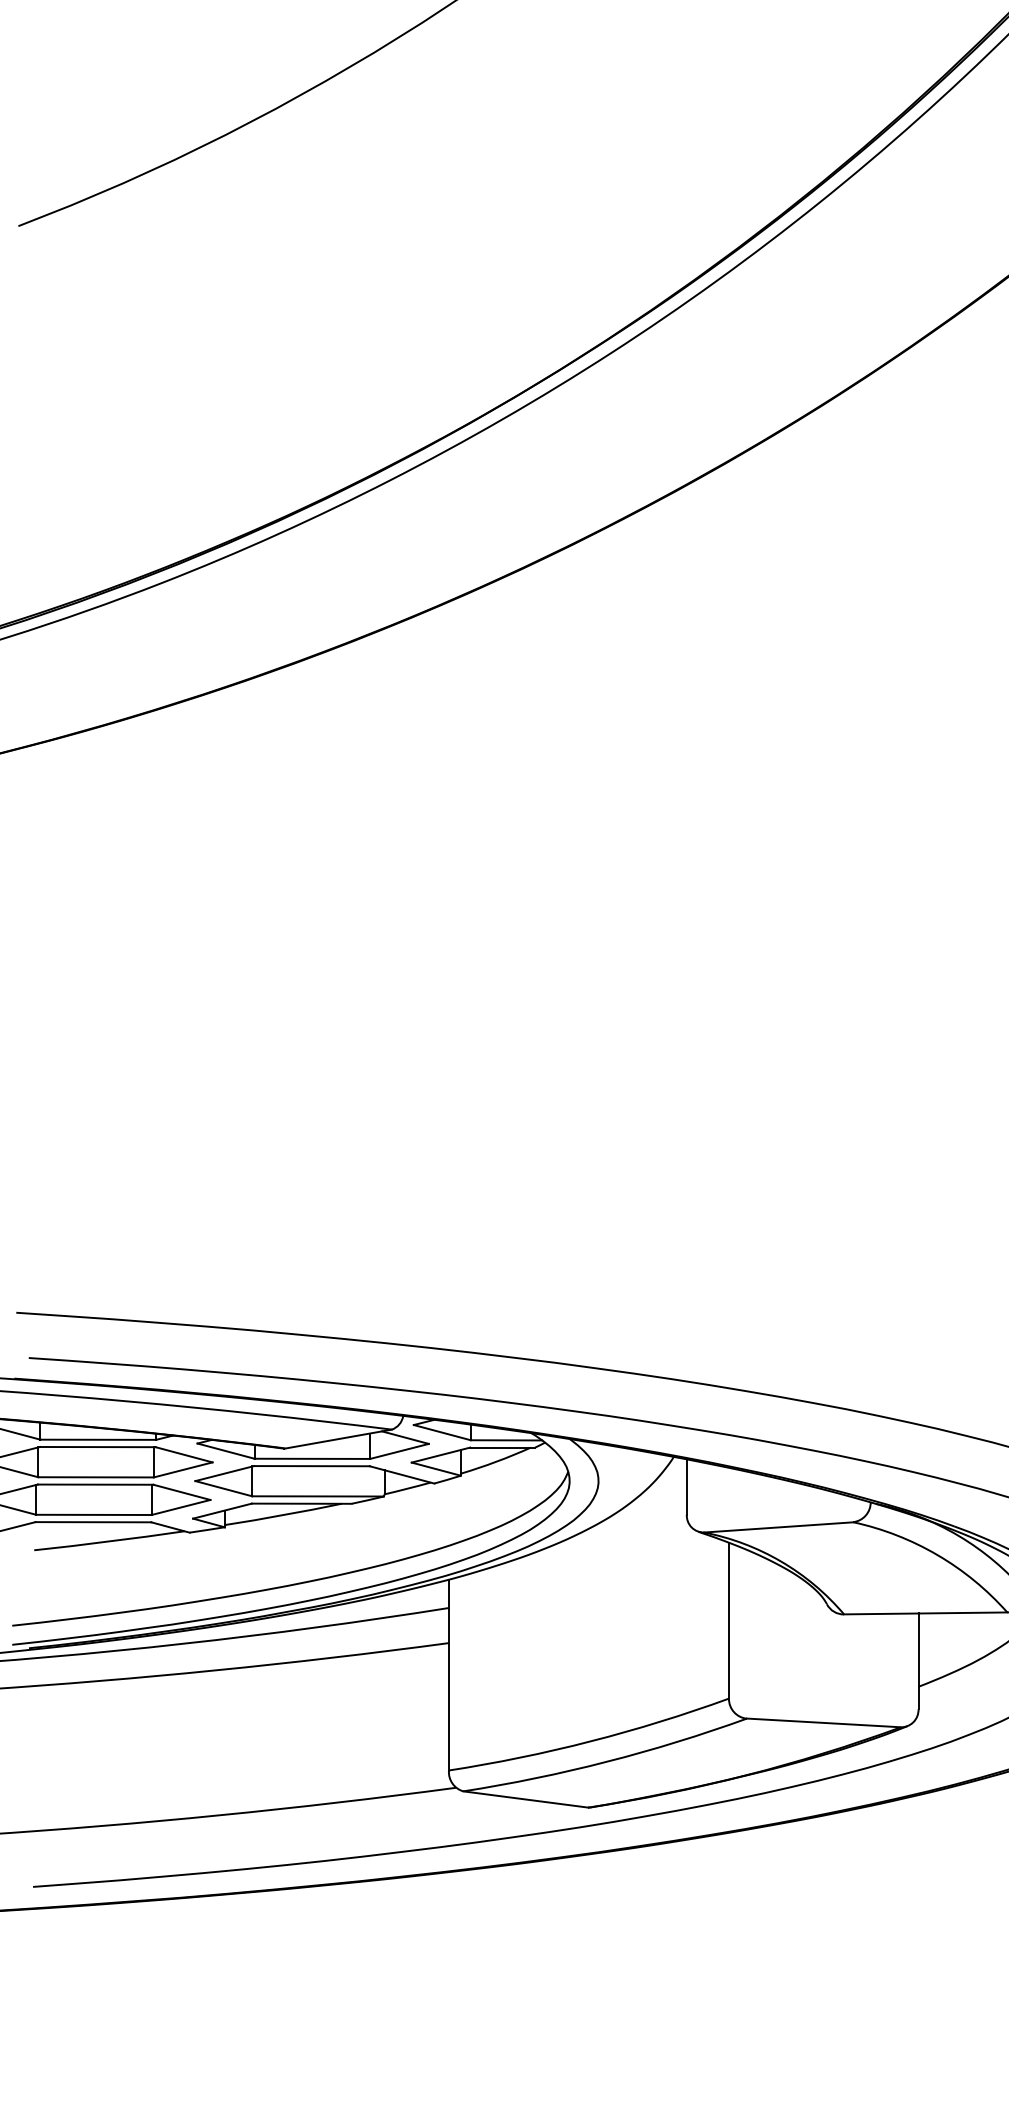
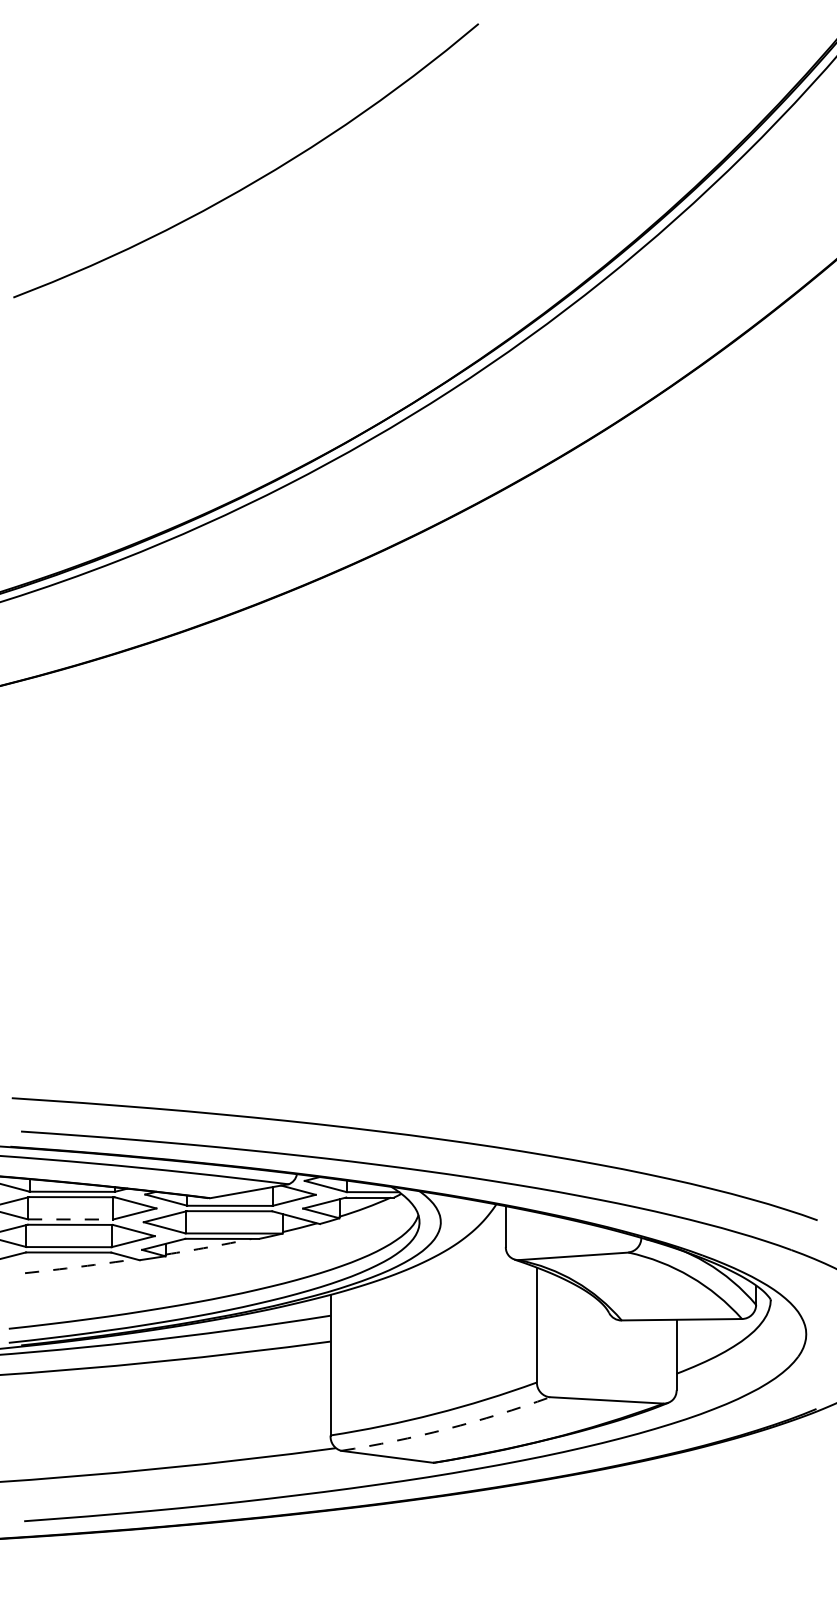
line: (95, 1477) -> (70, 1219), solid -> dashed
arc: (283, 1515) -> (208, 1247), solid -> dashed
arc: (109, 1541) -> (80, 1266), solid -> dashed
arc: (607, 1762) -> (447, 1429), solid -> dashed

